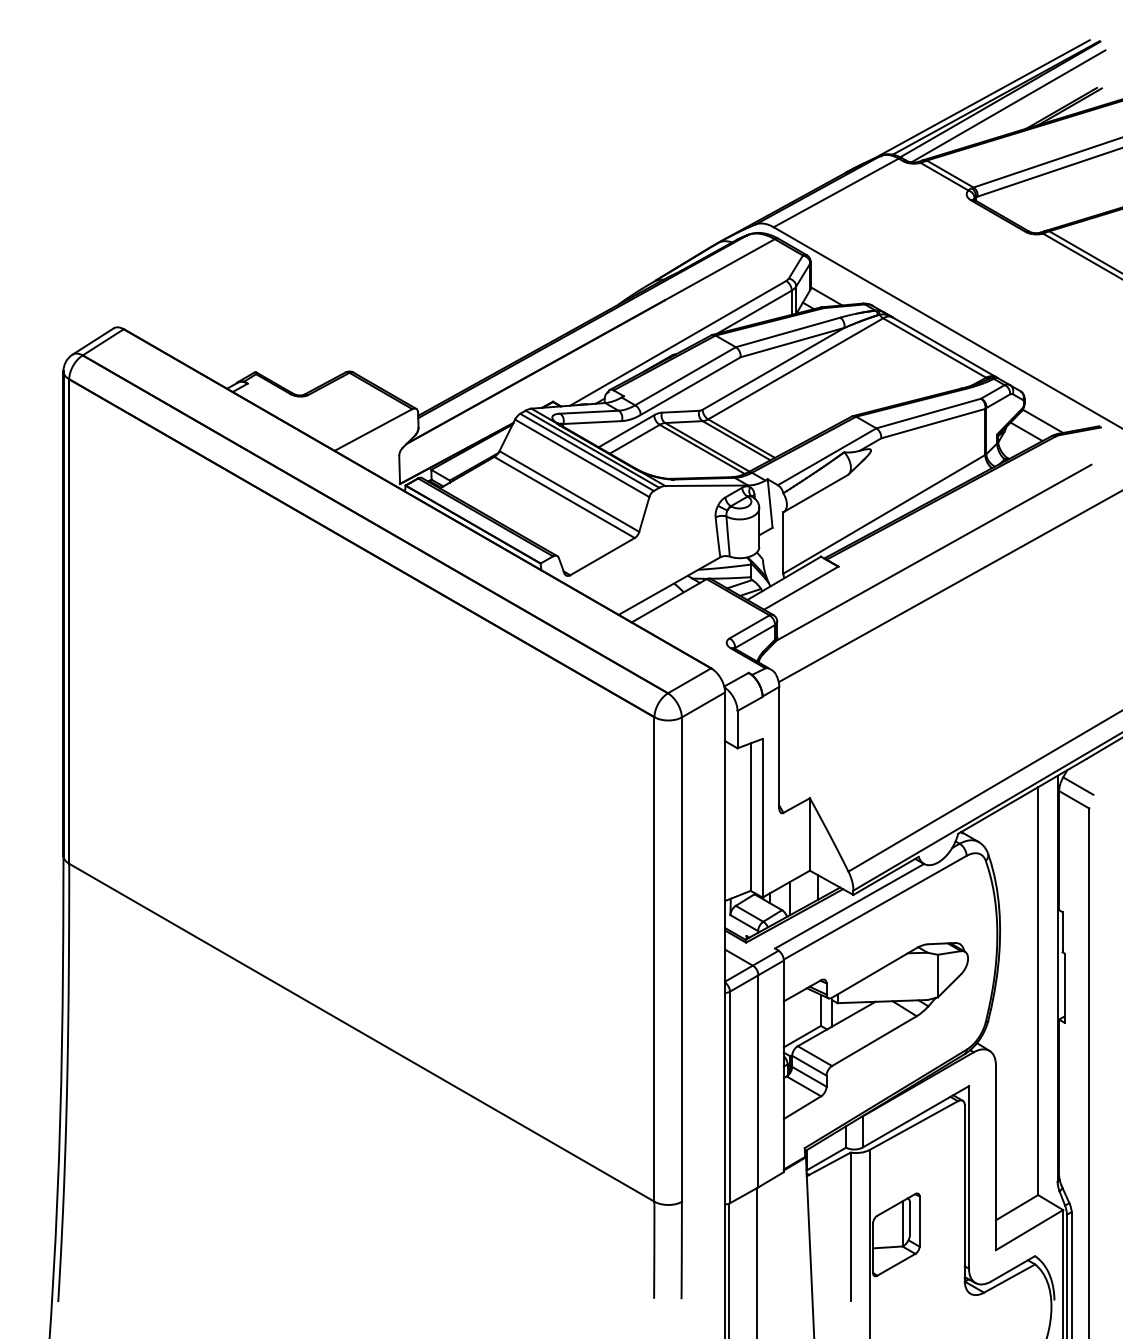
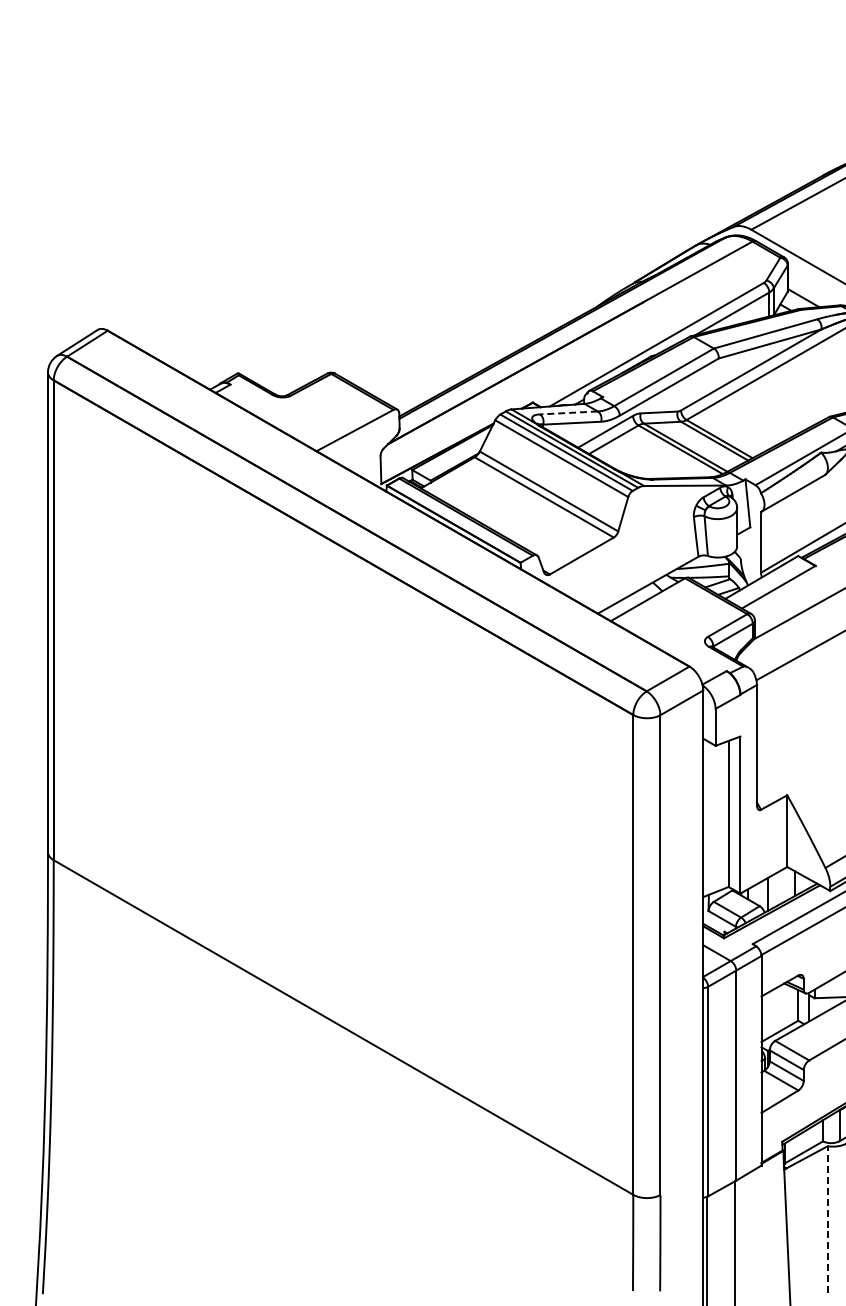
line: (588, 412) -> (567, 413), solid -> dashed
line: (850, 1226) -> (827, 1219), solid -> dashed

